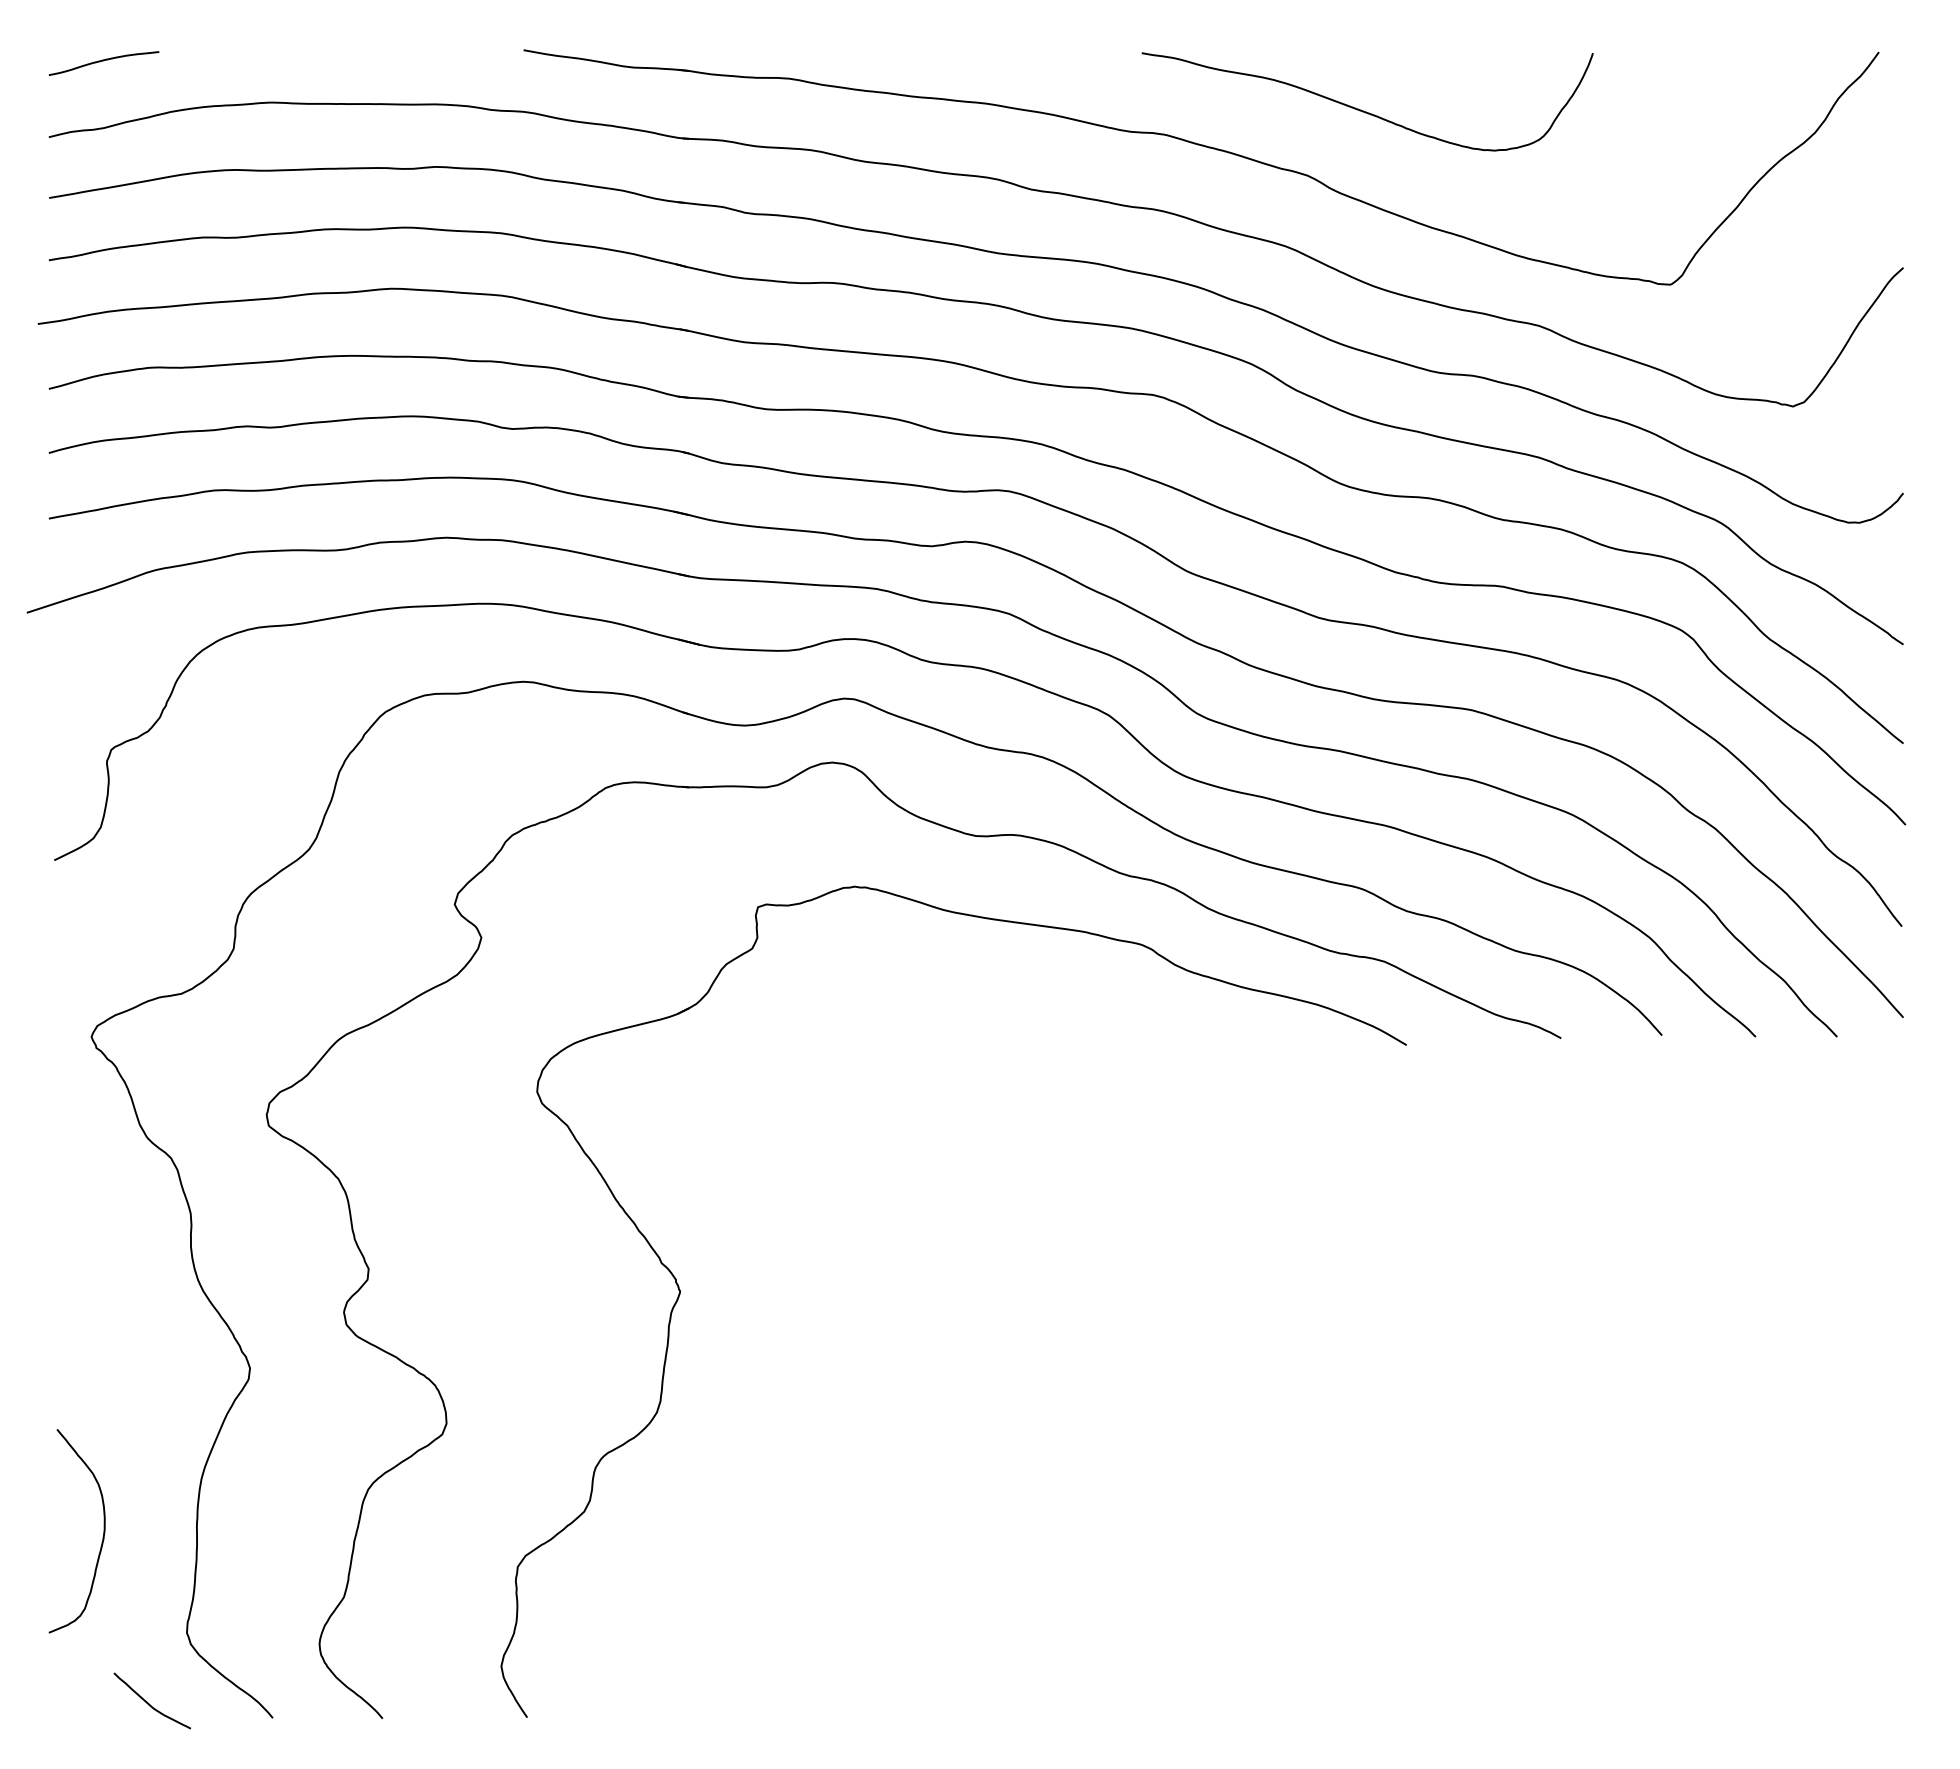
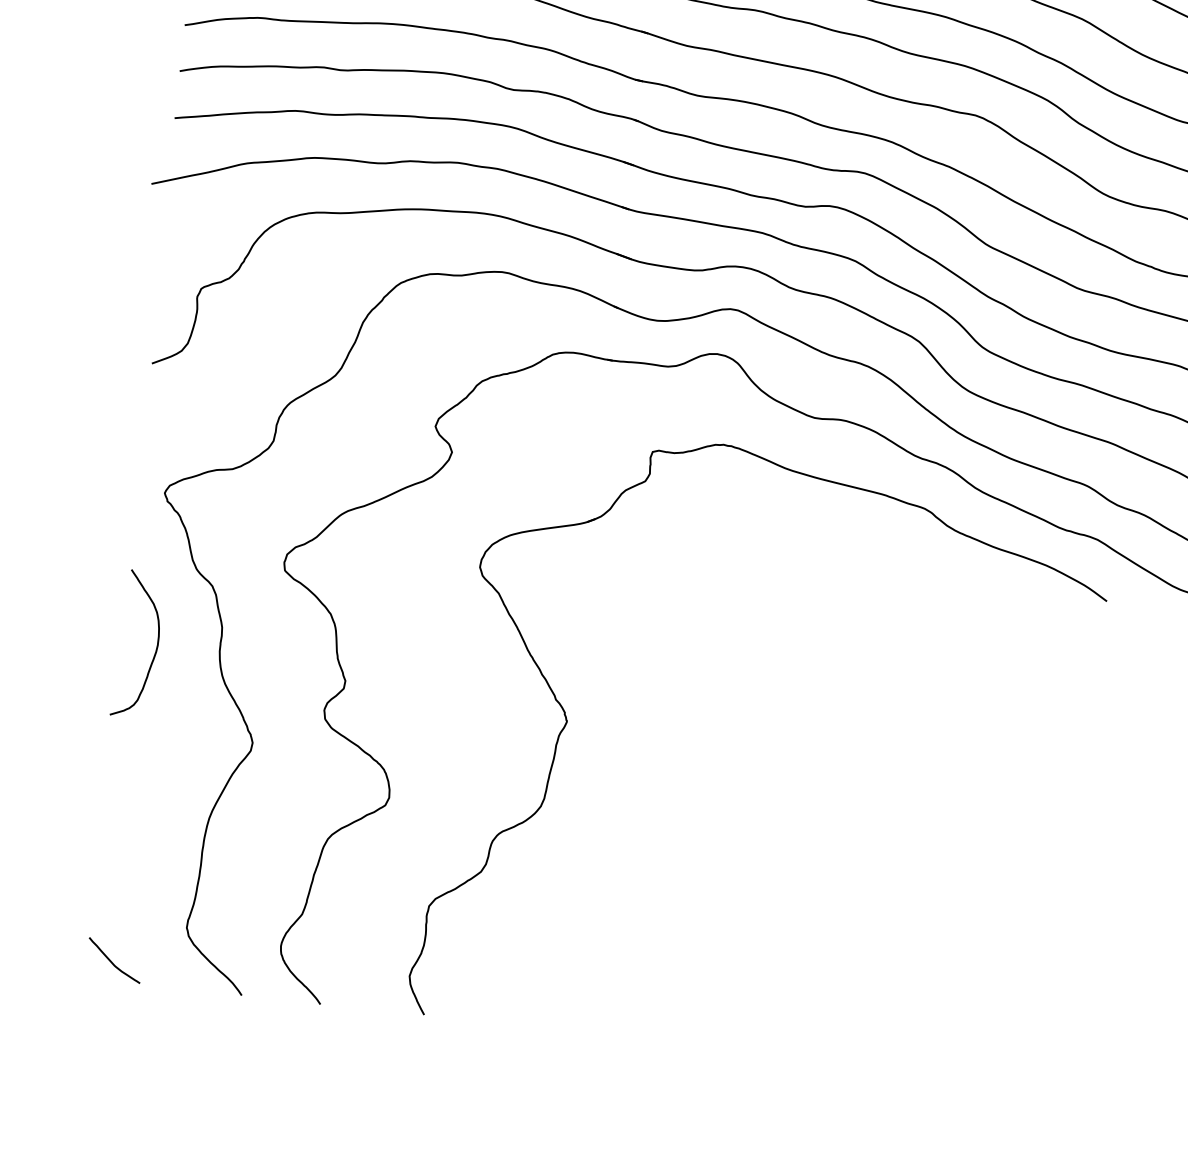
curve: (102, 1536) -> (155, 649), moved
curve: (148, 1702) -> (111, 961), moved

